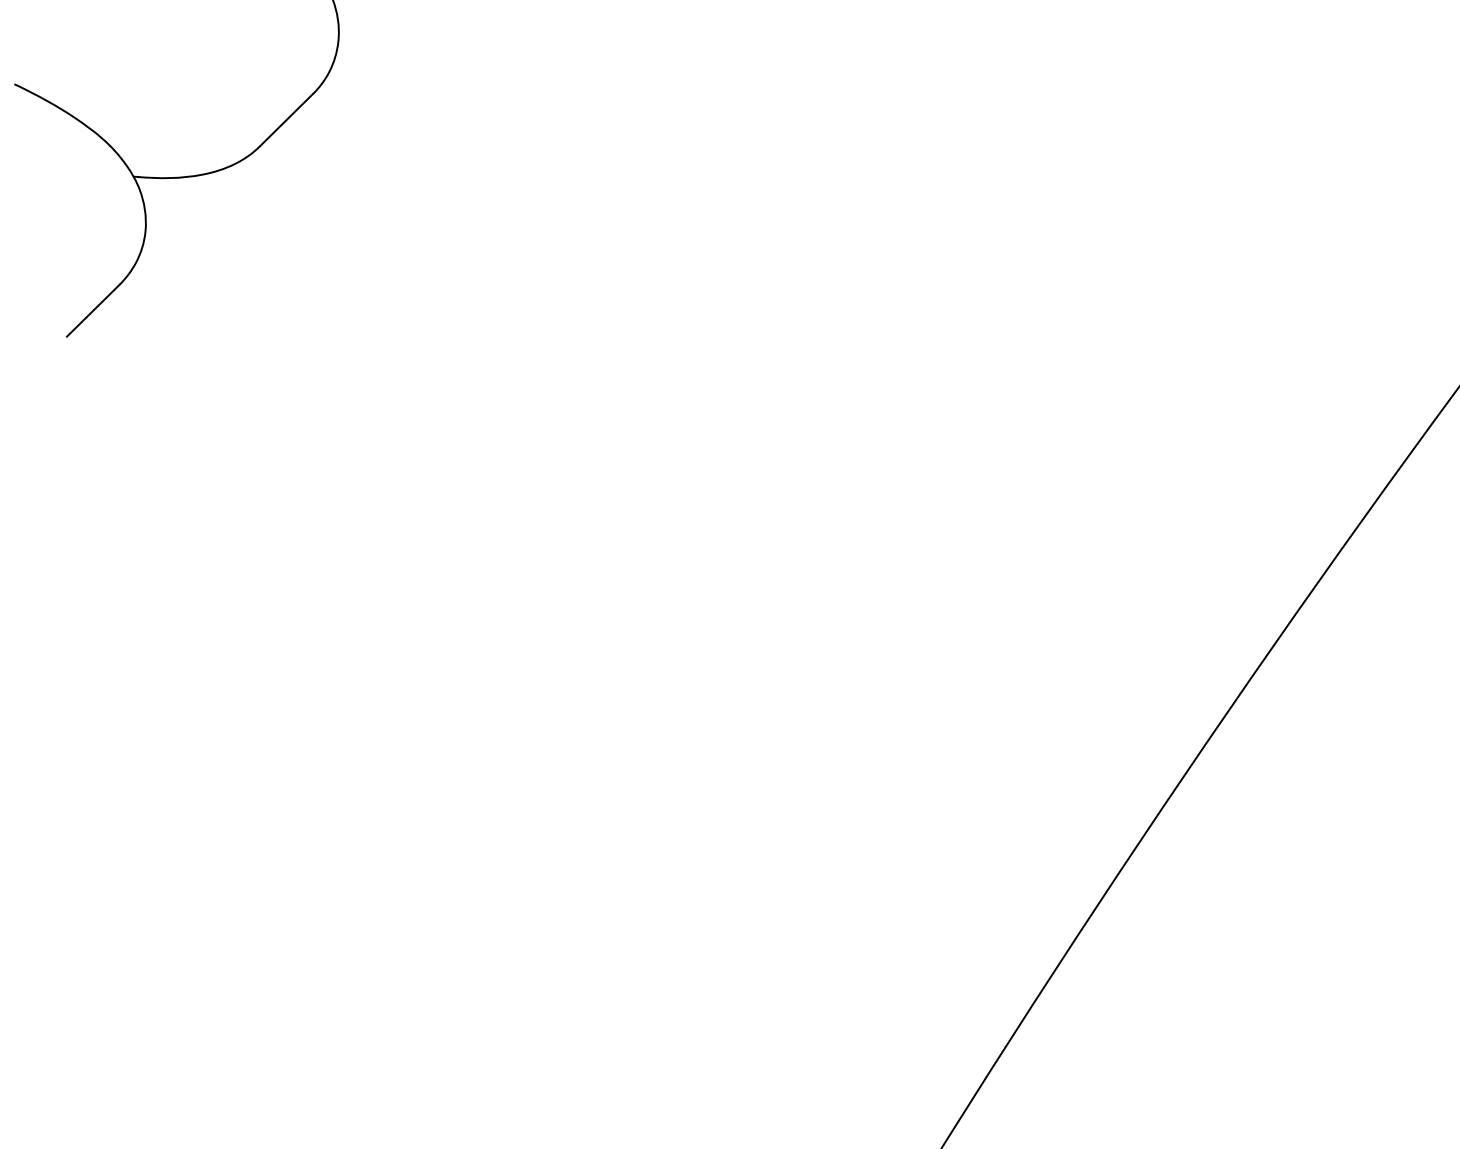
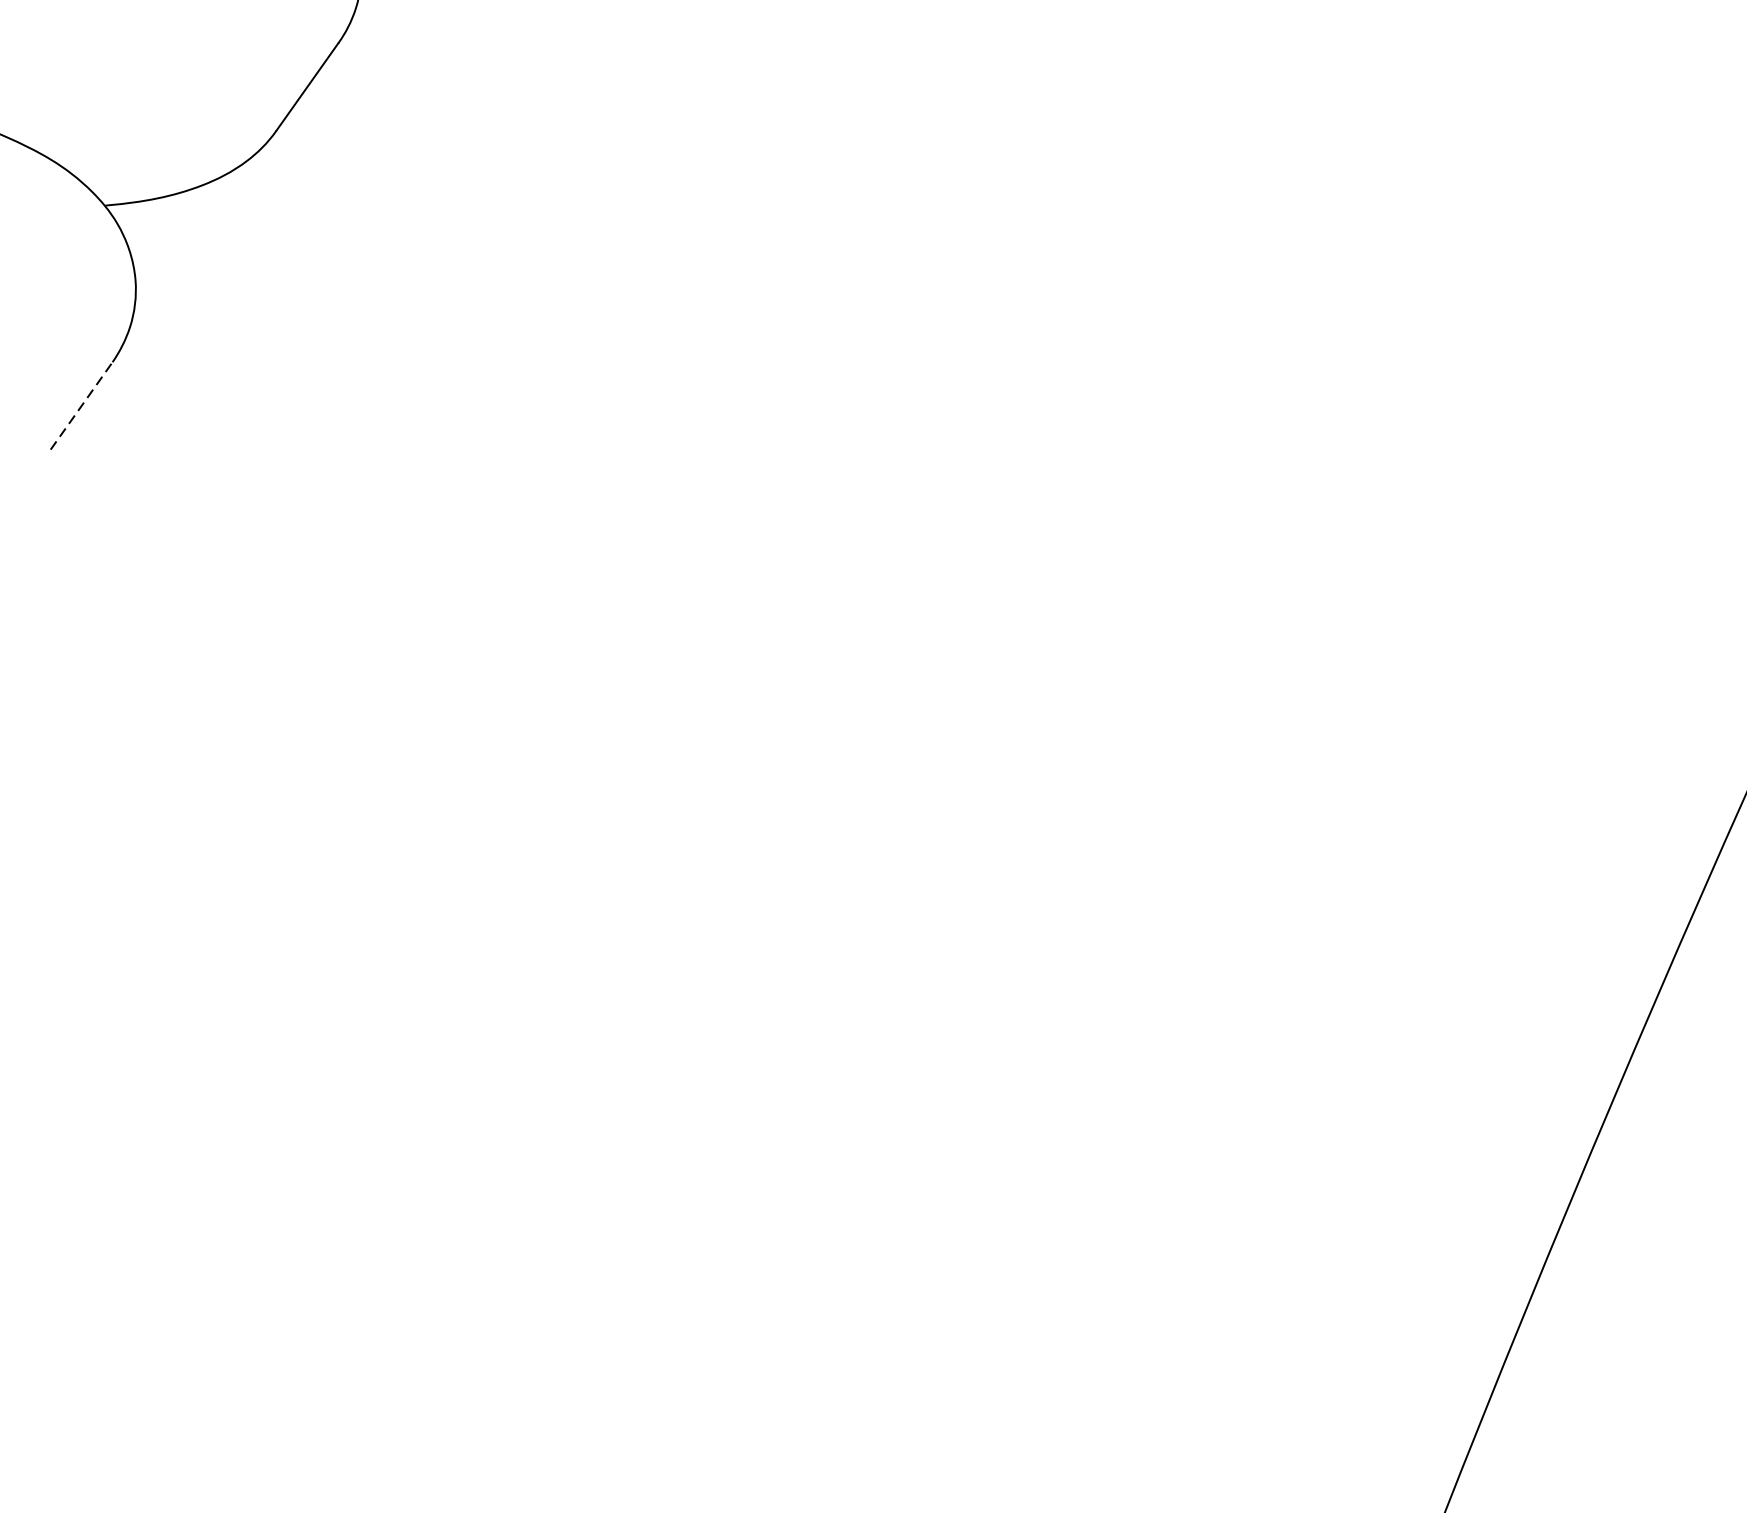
line: (93, 310) -> (81, 405), solid -> dashed

